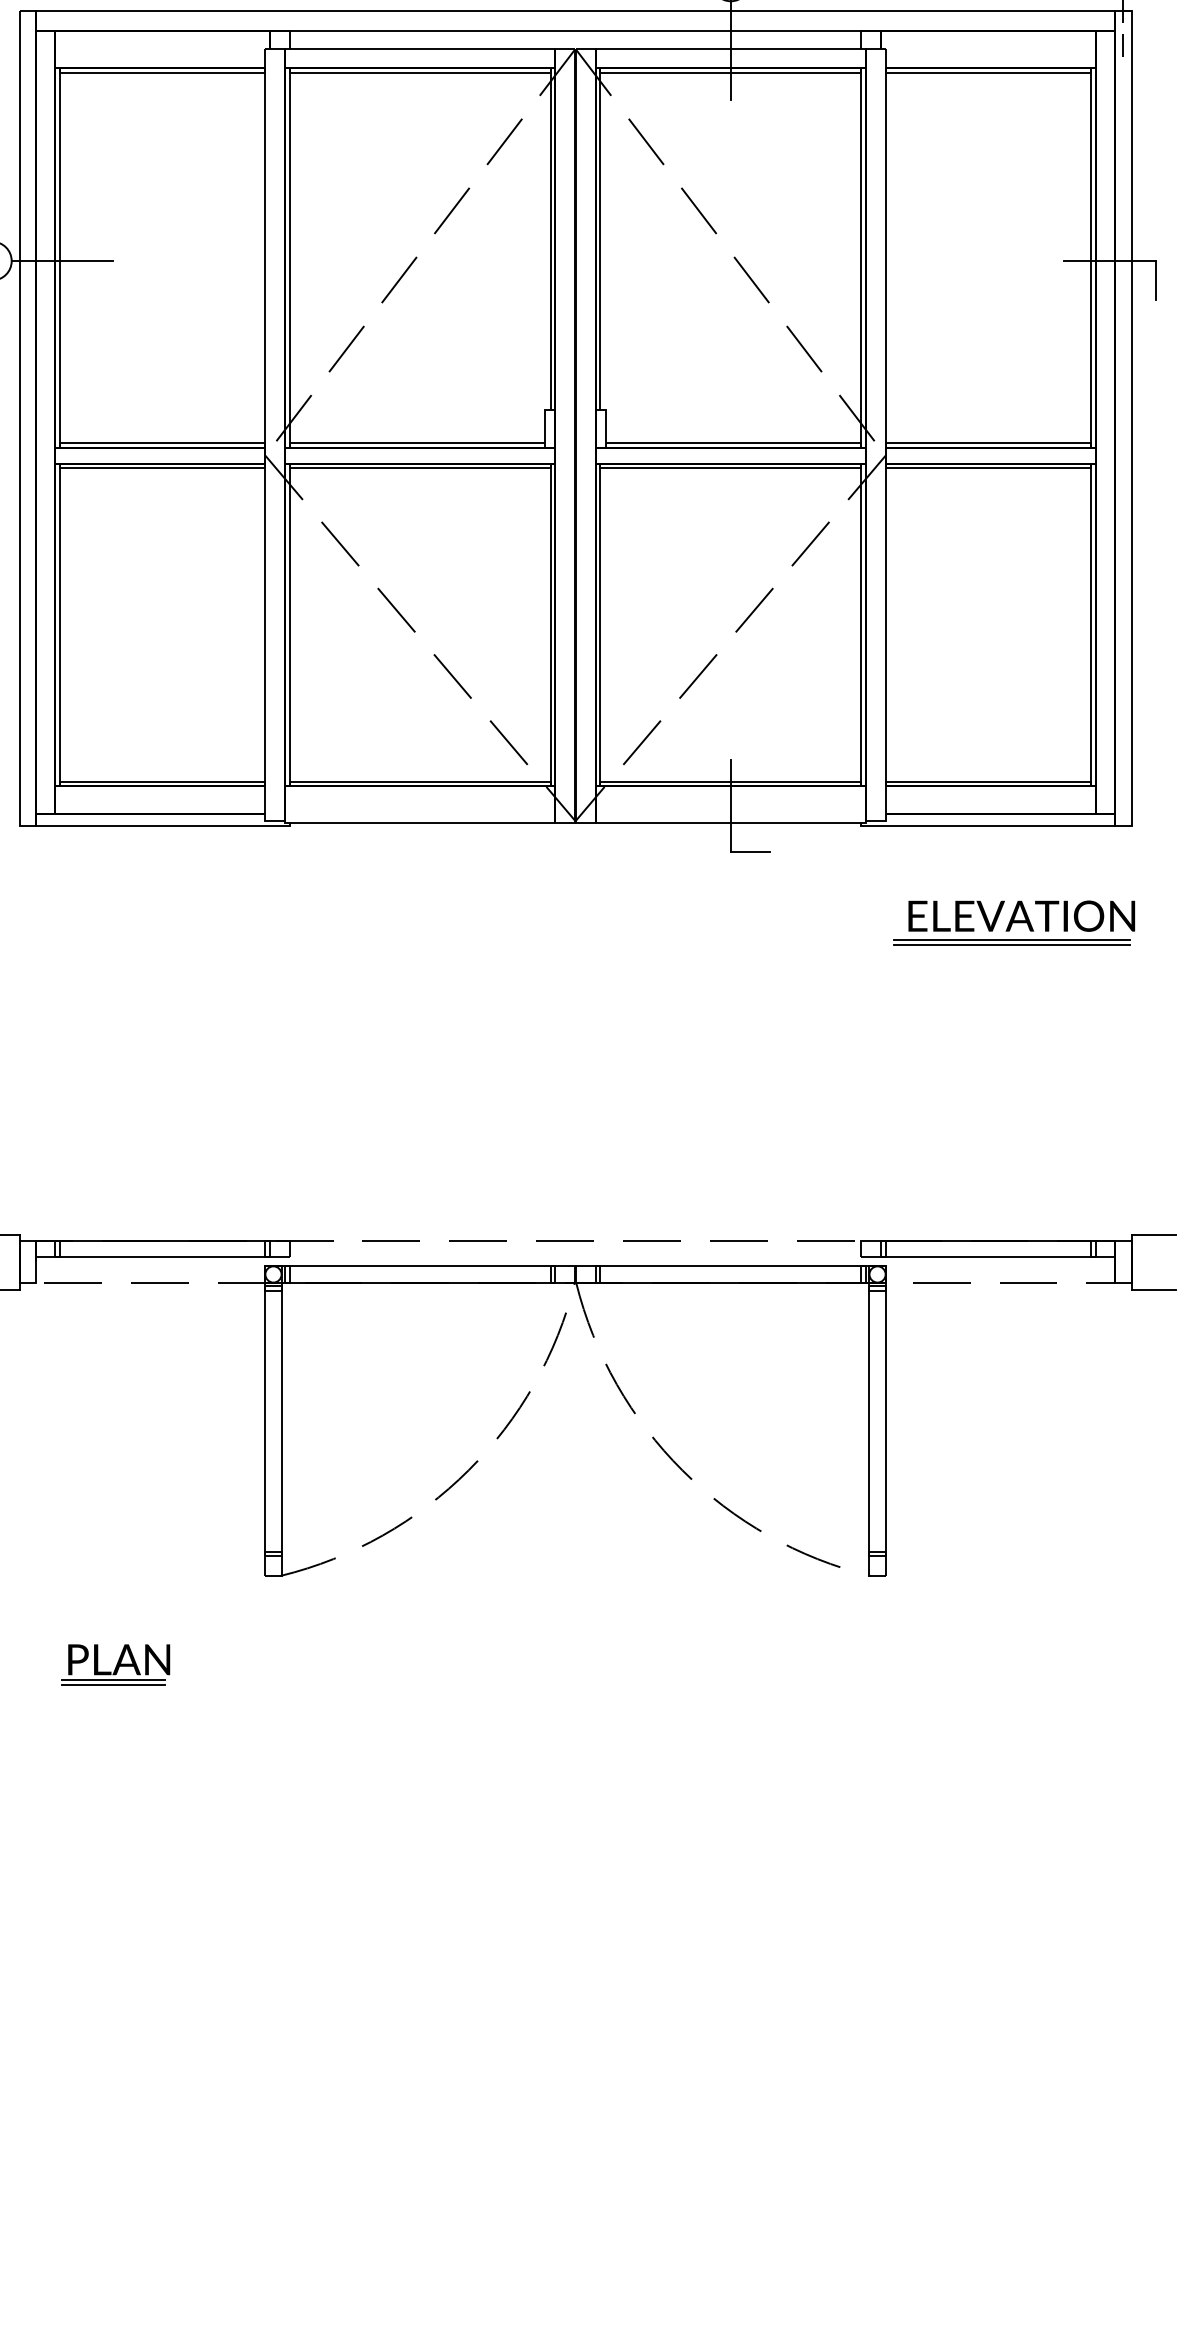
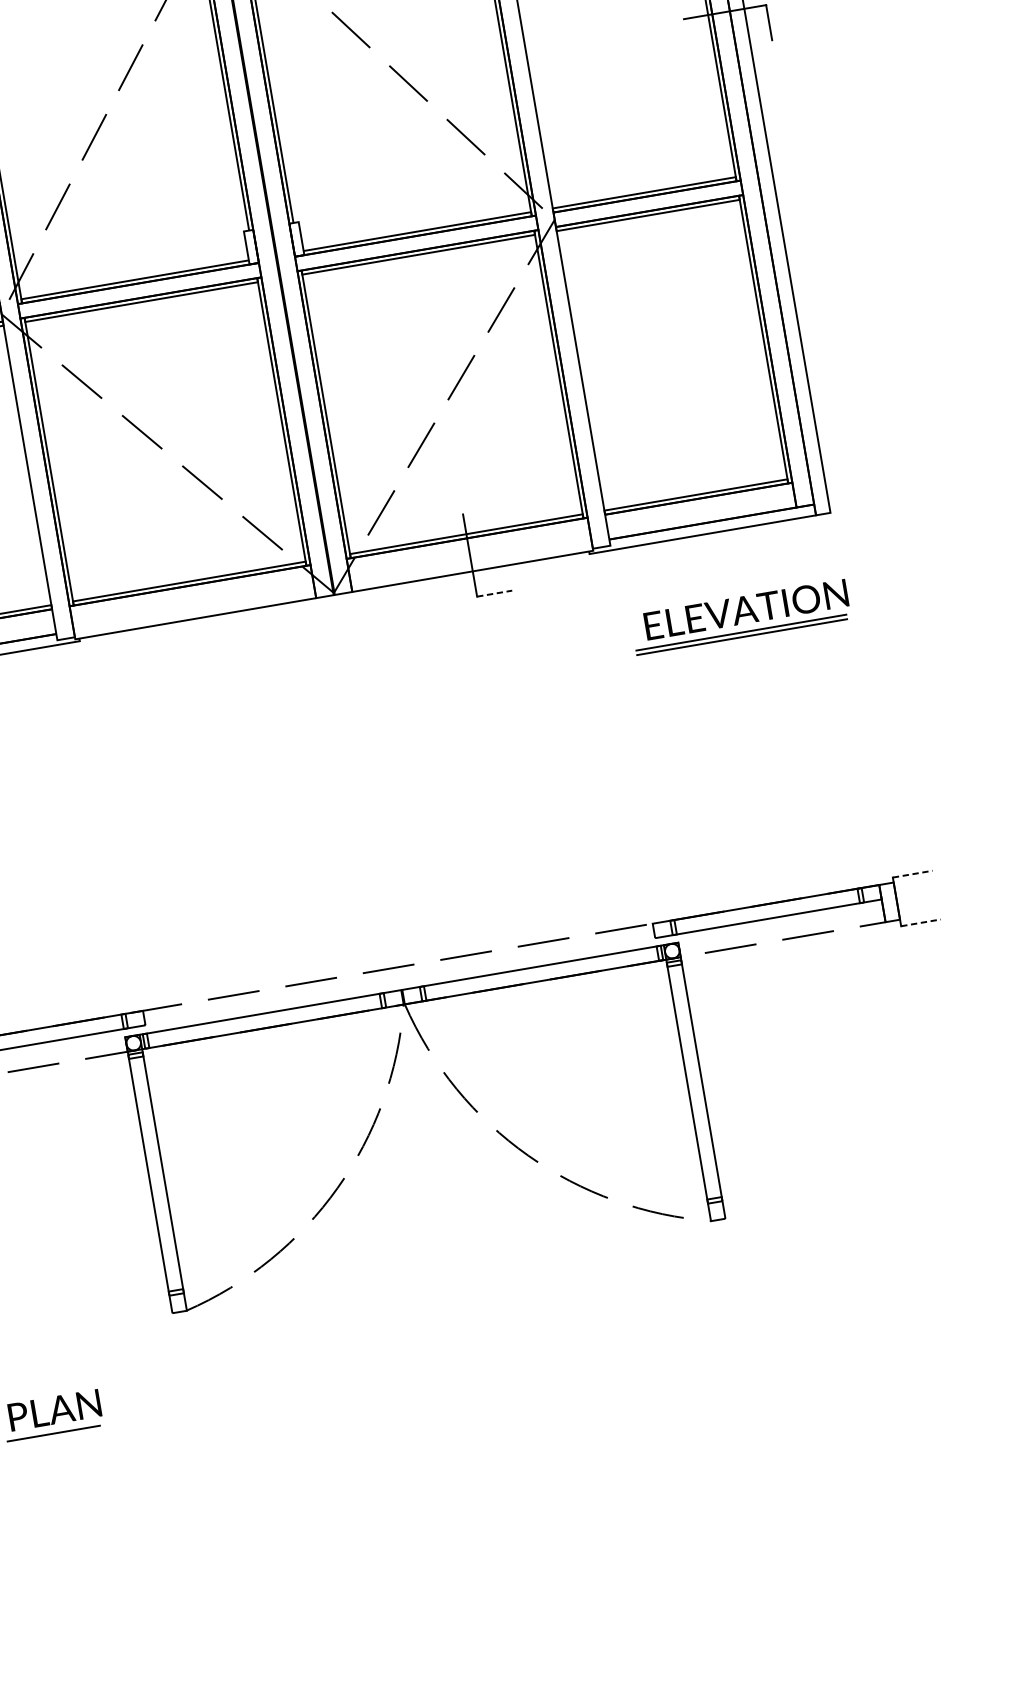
line: (750, 851) -> (494, 593), solid -> dashed
line: (1154, 1235) -> (913, 874), solid -> dashed
line: (1154, 1289) -> (921, 922), solid -> dashed
line: (113, 1680) -> (52, 1429), removed

